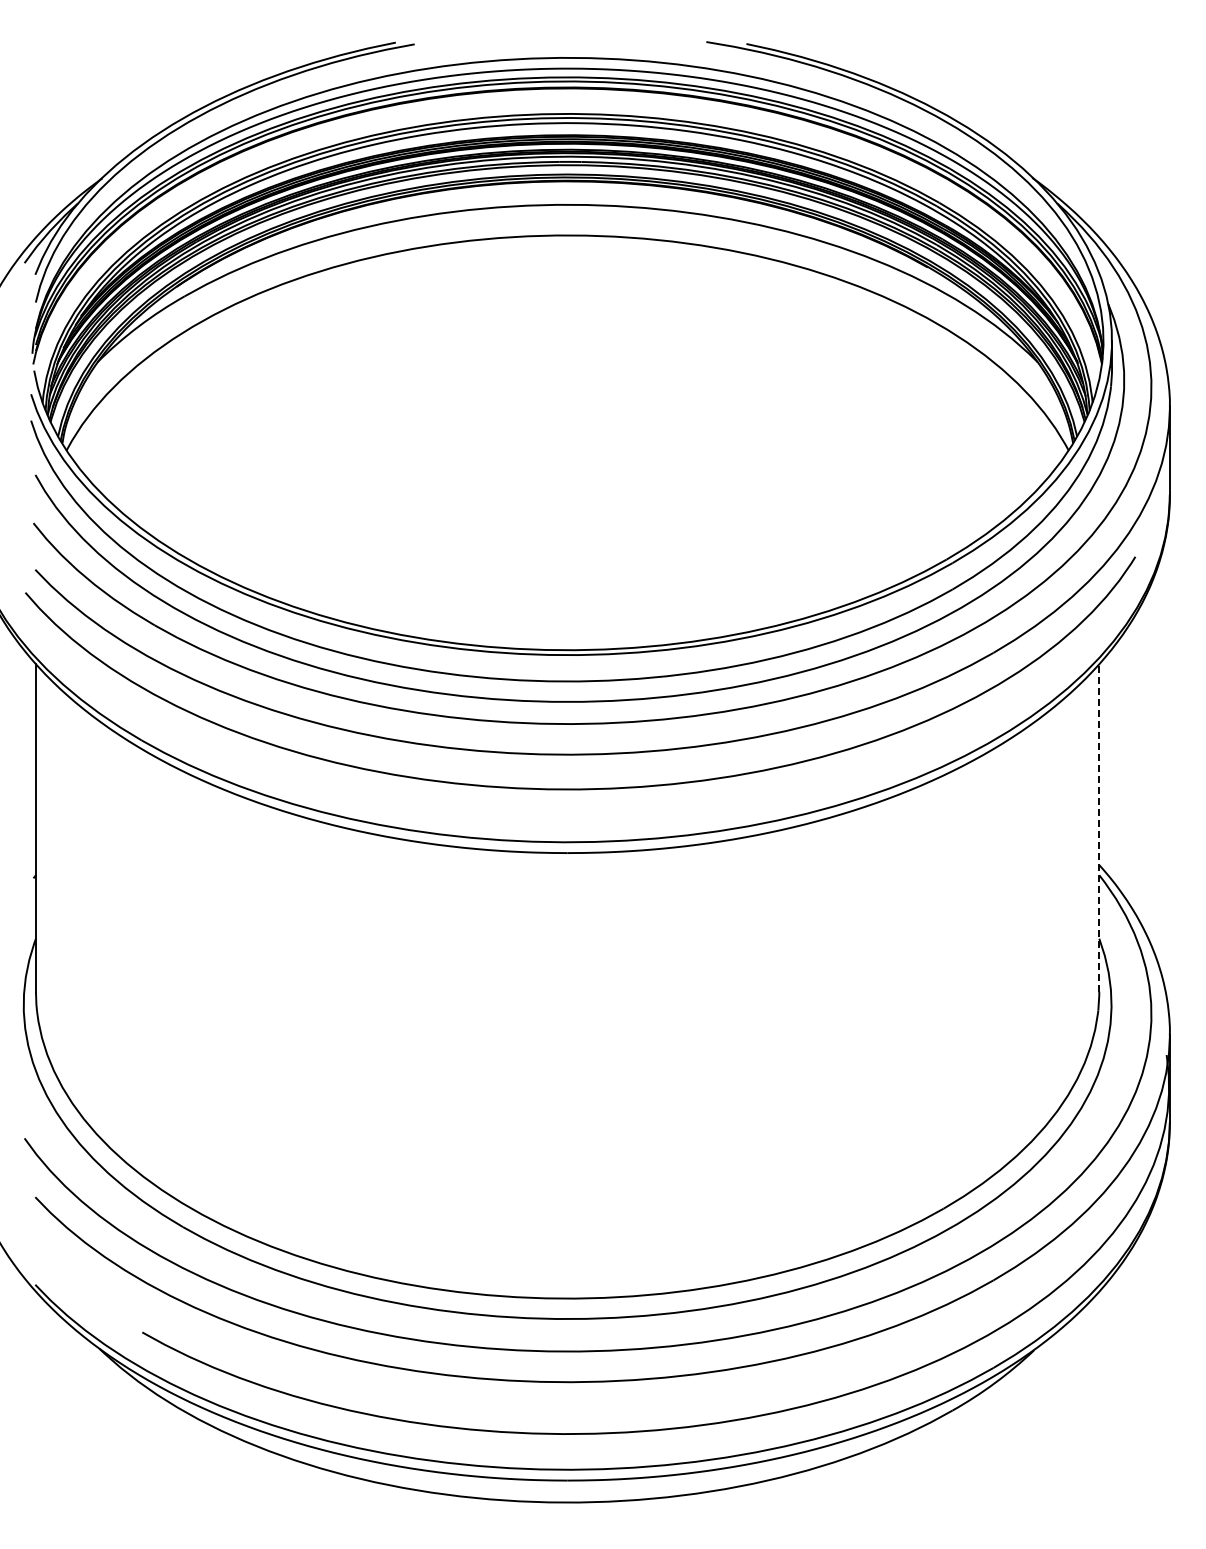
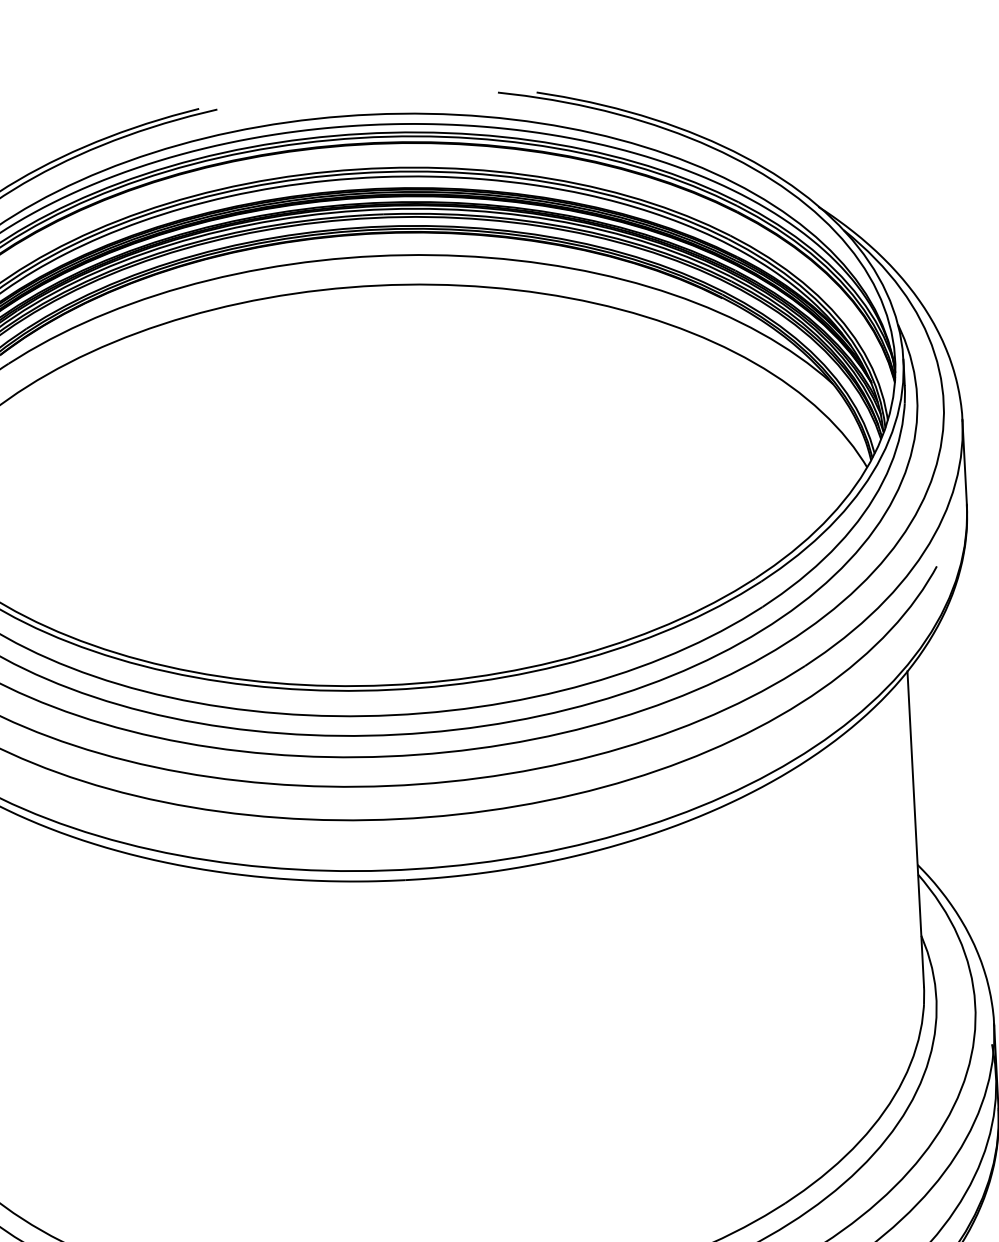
line: (1099, 827) -> (915, 828), dashed -> solid

